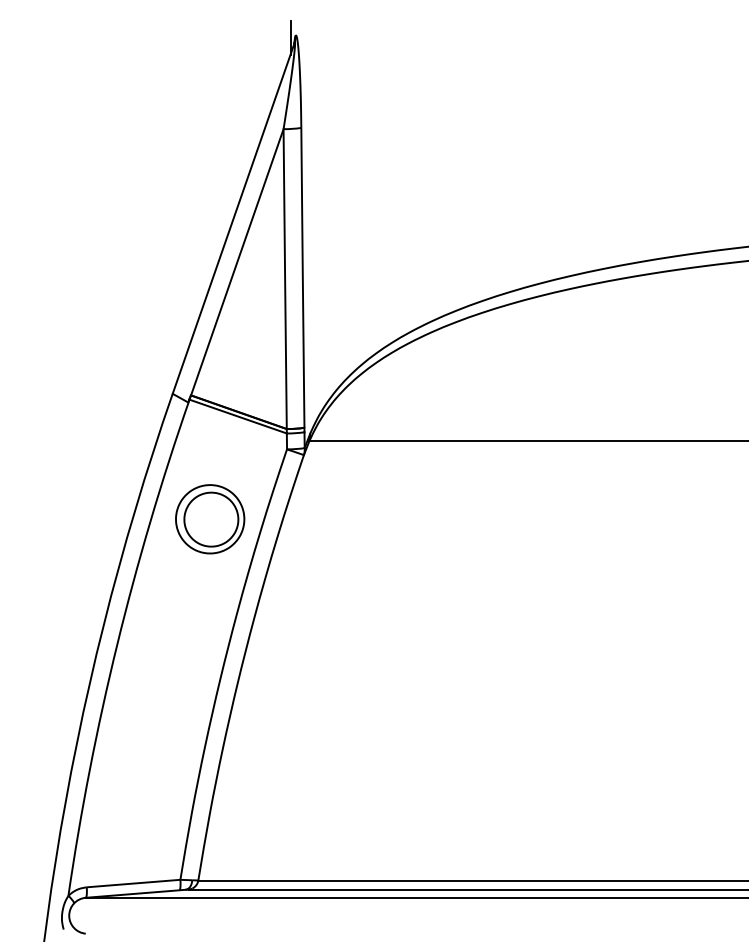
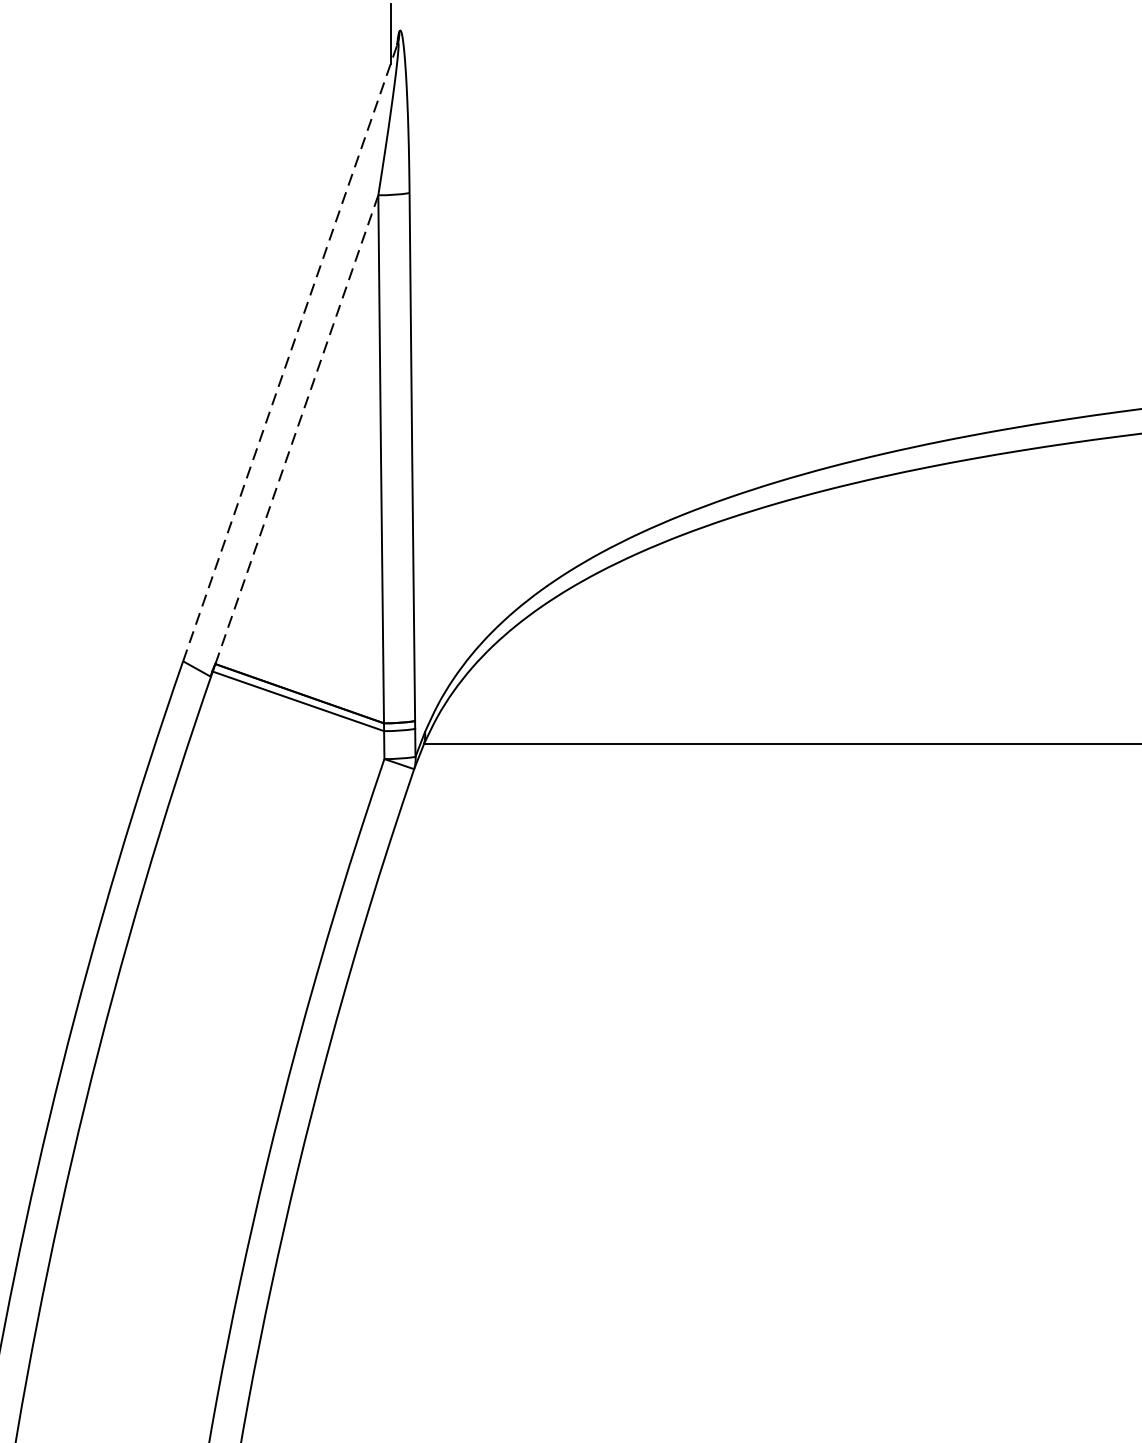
line: (233, 218) -> (290, 352), solid -> dashed
line: (237, 262) -> (297, 430), solid -> dashed
part: (210, 519) -> (249, 882), removed

